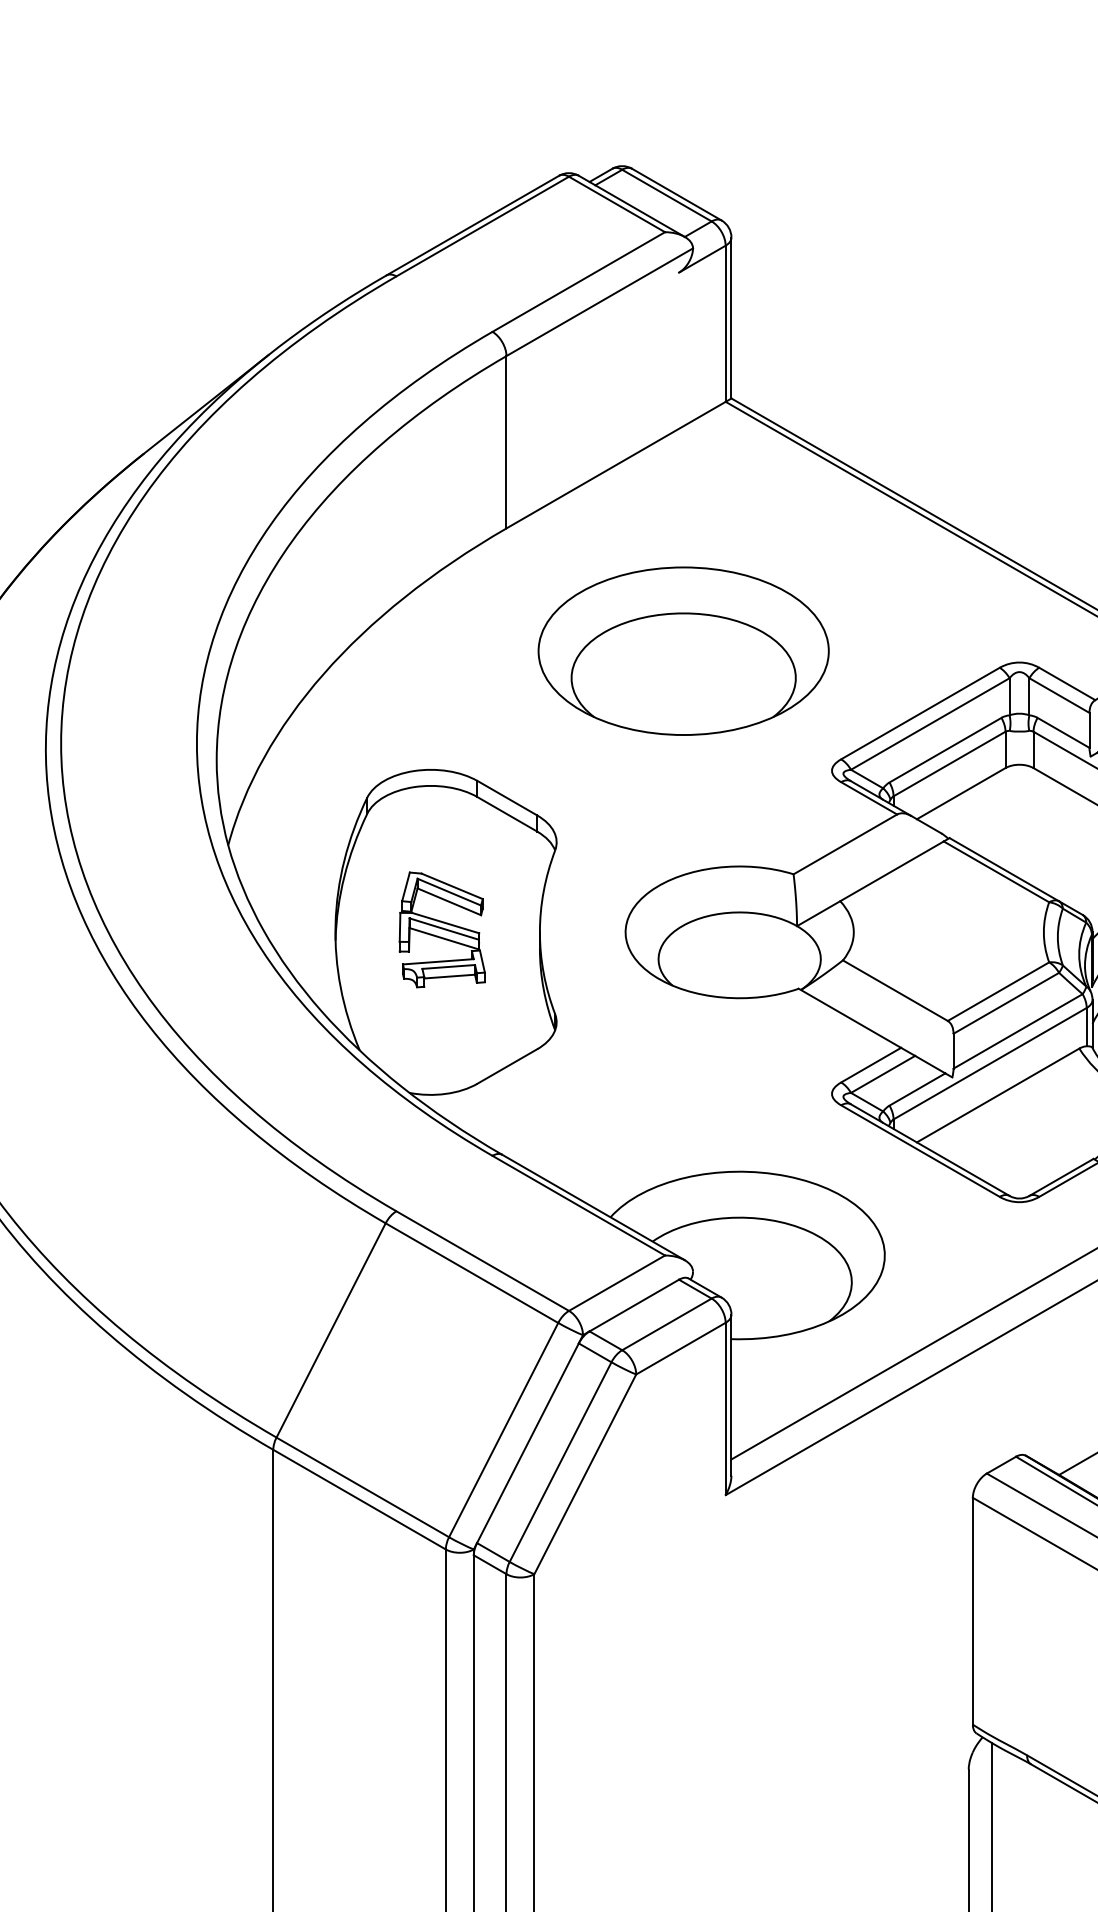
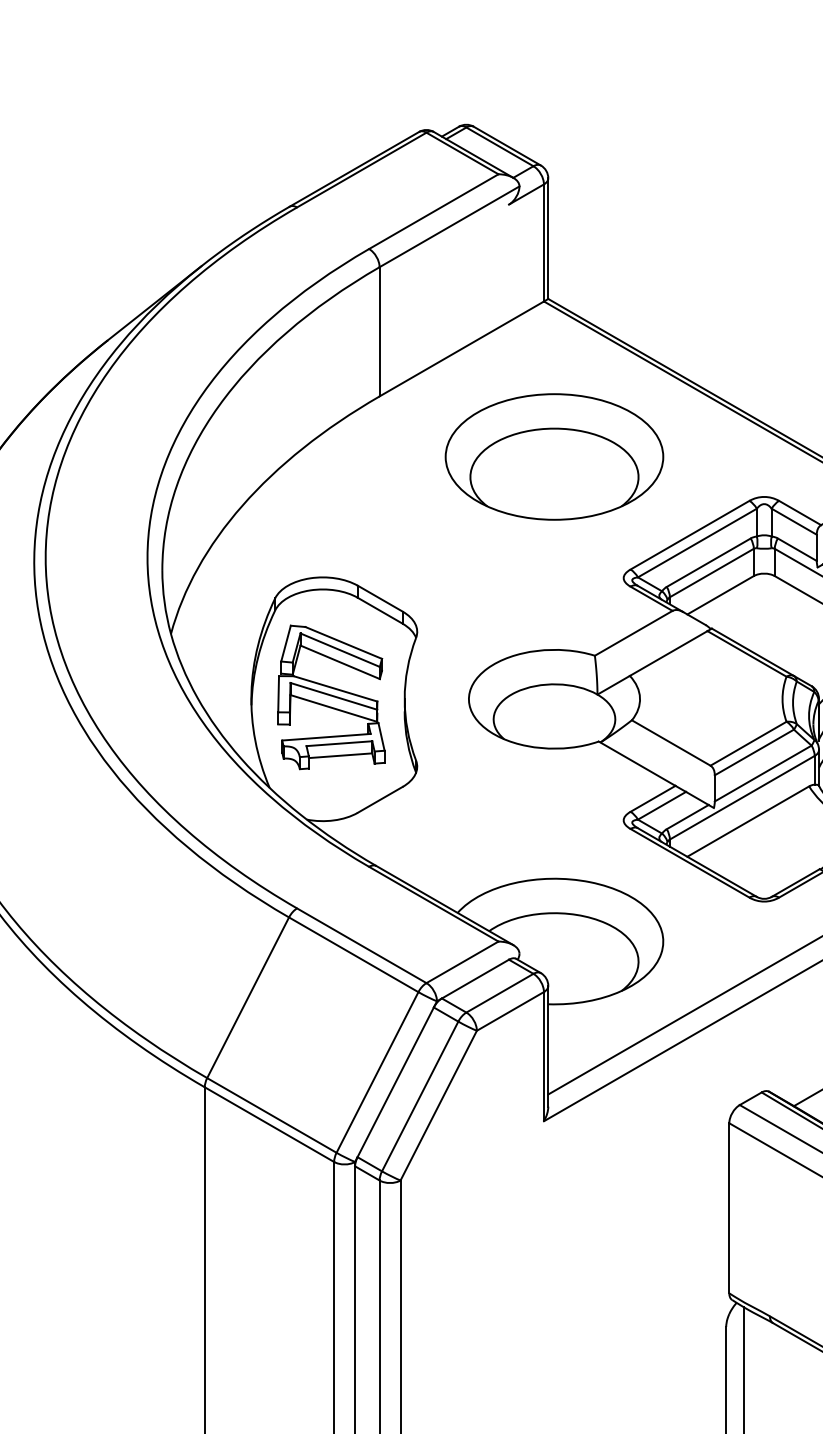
part: (683, 650) -> (554, 456), moved
part: (442, 929) -> (331, 697), size x1.67

